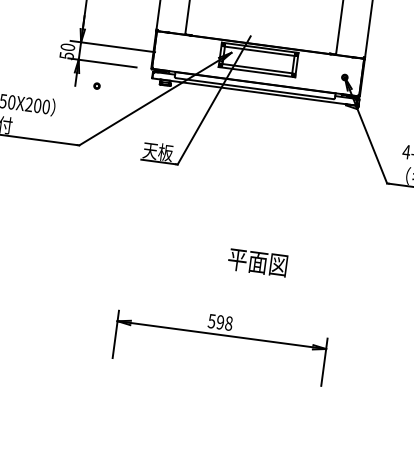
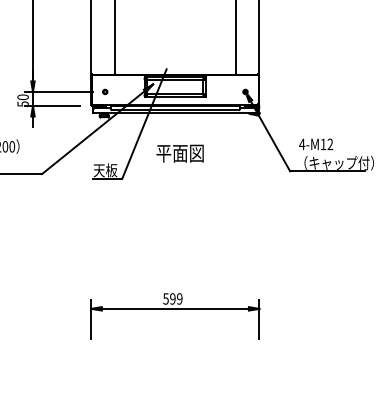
part: (97, 85) -> (105, 91), moved
text: (257, 262) -> (179, 153), moved
text: (228, 322) -> (179, 298), 598 -> 599

